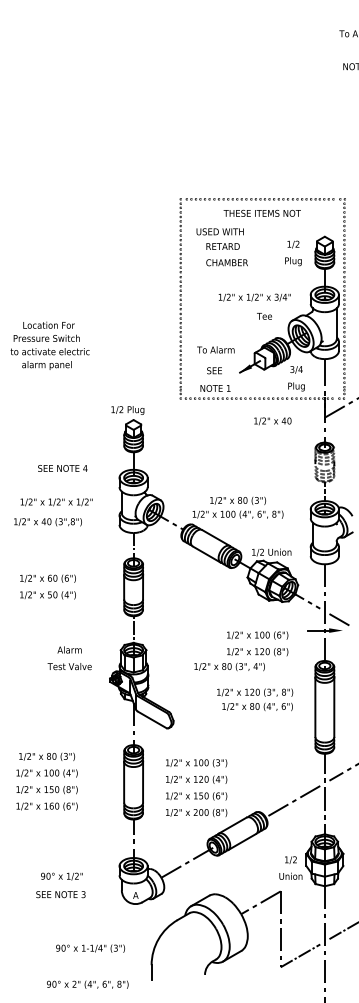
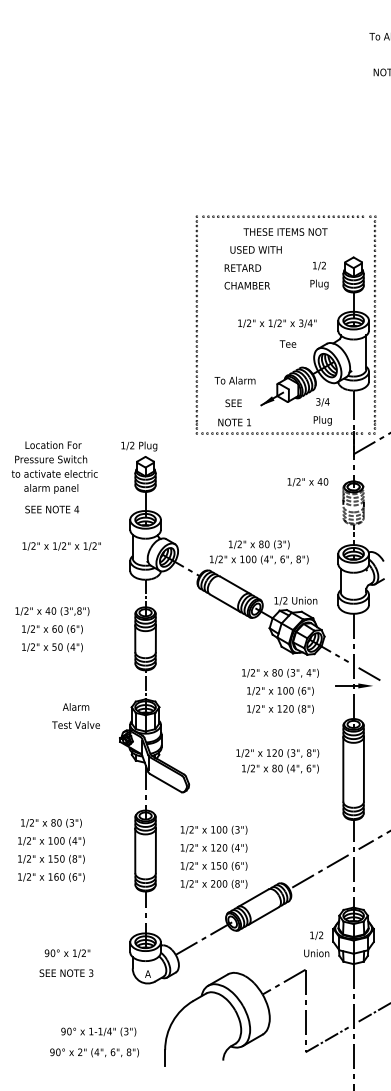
text: (219, 231) -> (255, 249), moved
text: (49, 345) -> (54, 467), moved
text: (272, 421) -> (307, 482), moved
text: (62, 468) -> (51, 509), moved
text: (47, 522) -> (51, 611), moved
text: (229, 666) -> (280, 672), moved
text: (87, 984) -> (94, 1052), moved

